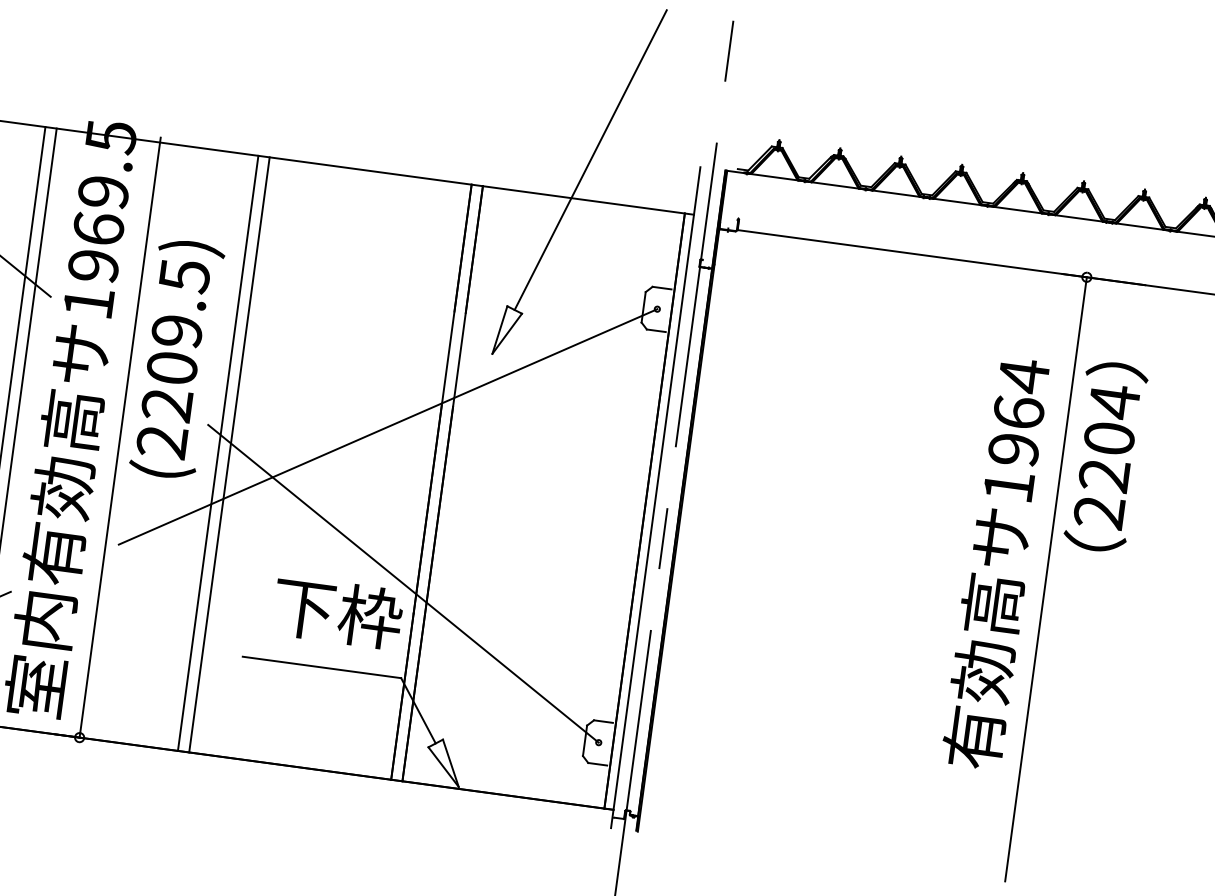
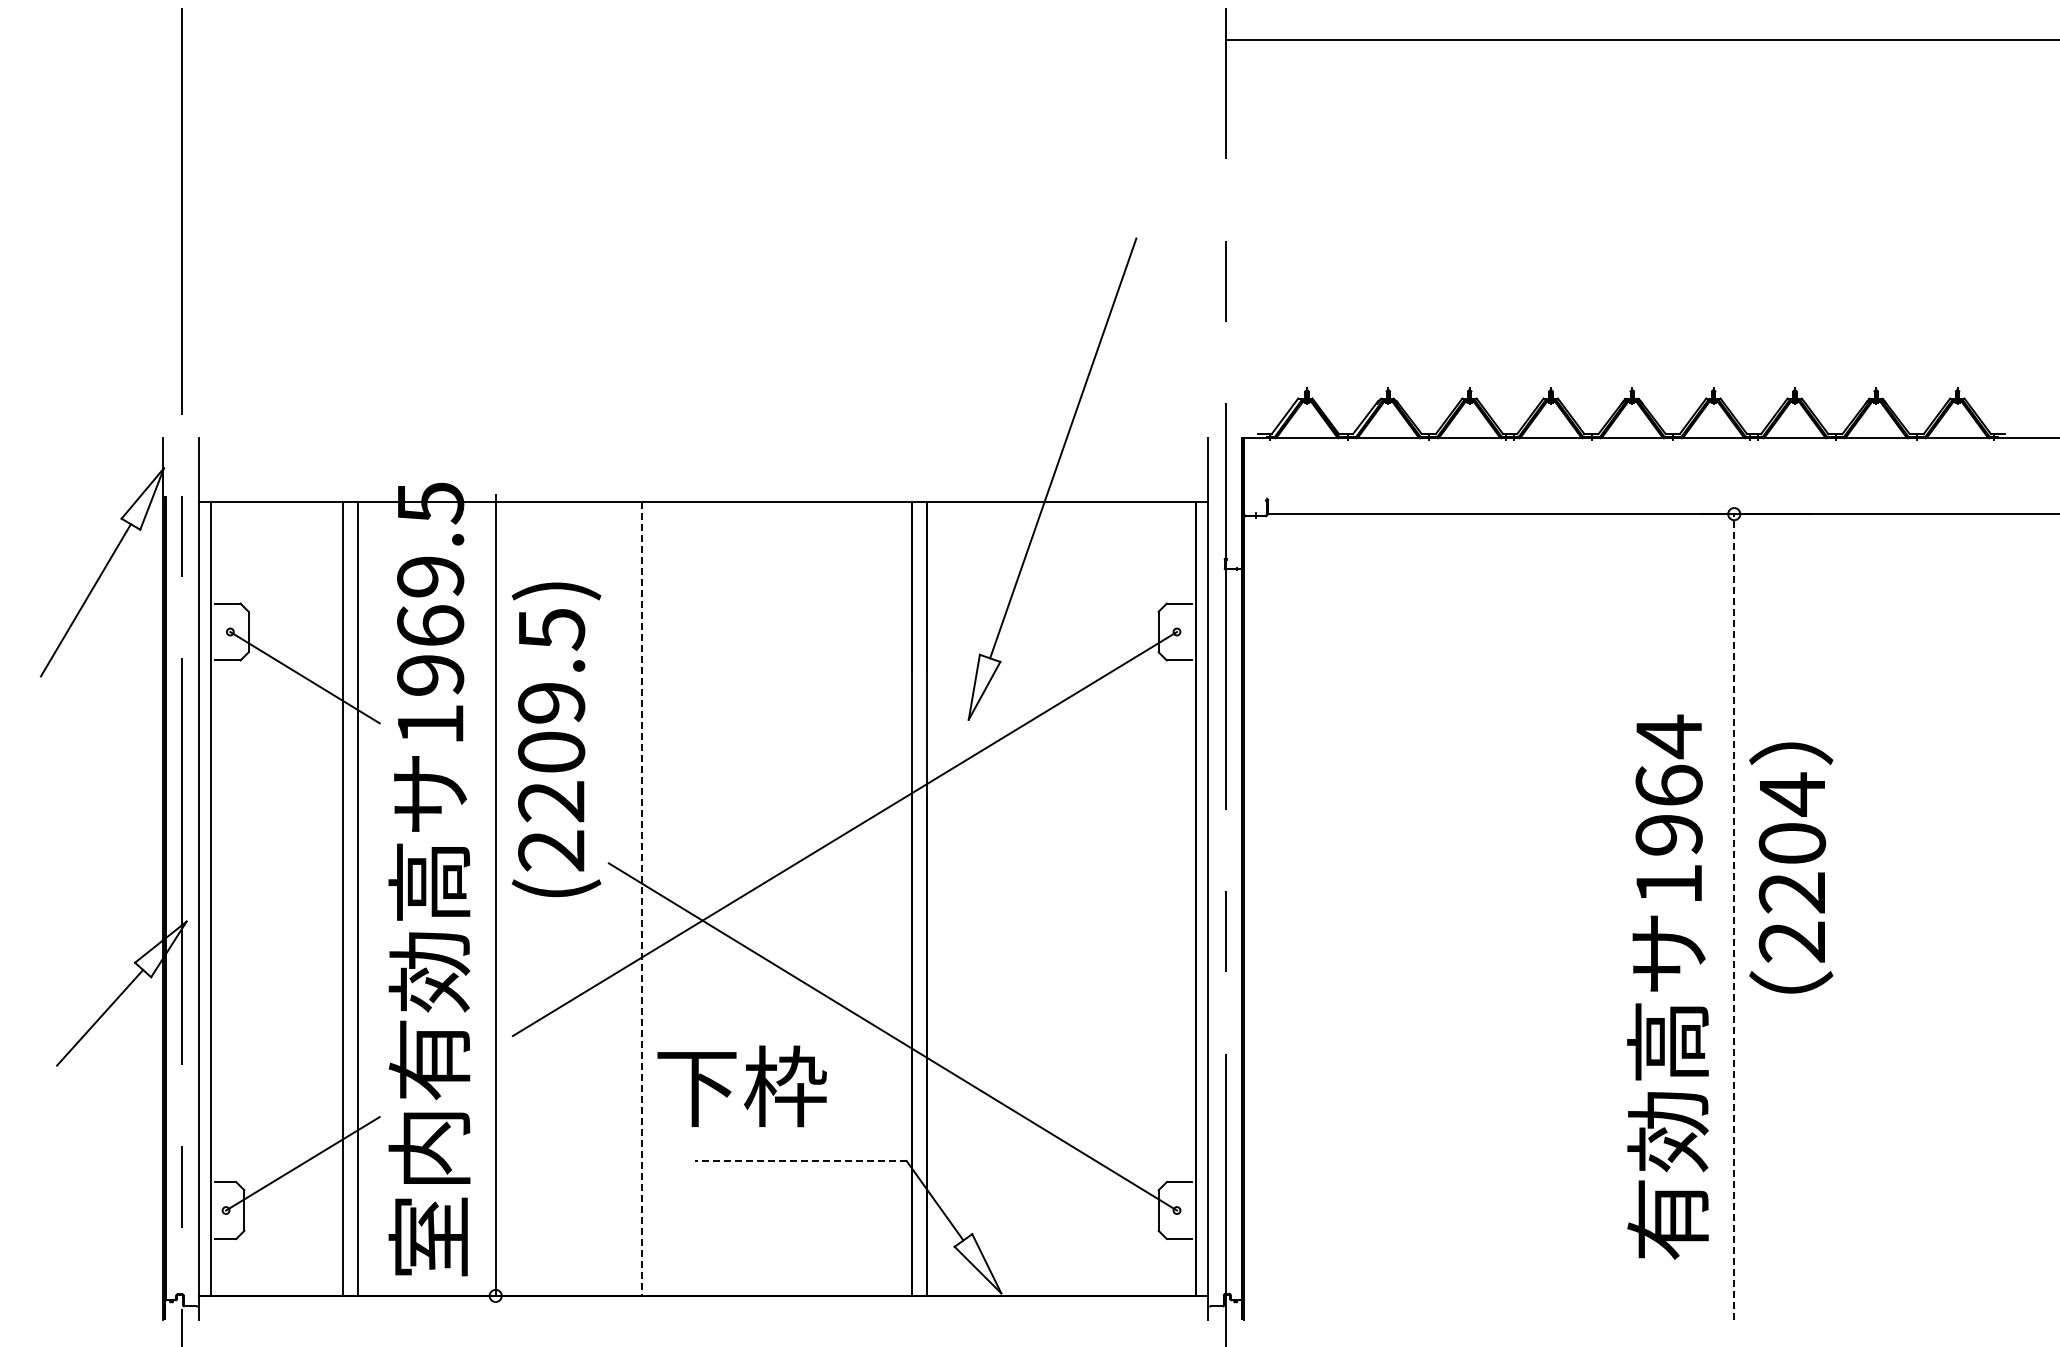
text: (177, 359) -> (556, 739), moved
line: (217, 453) -> (626, 898), removed
line: (229, 455) -> (641, 899), solid -> dashed
text: (1106, 456) -> (1791, 867), moved
text: (997, 563) -> (1667, 986), moved
line: (1046, 578) -> (1734, 916), solid -> dashed
text: (337, 612) -> (741, 1086), moved
line: (321, 667) -> (800, 1161), solid -> dashed

